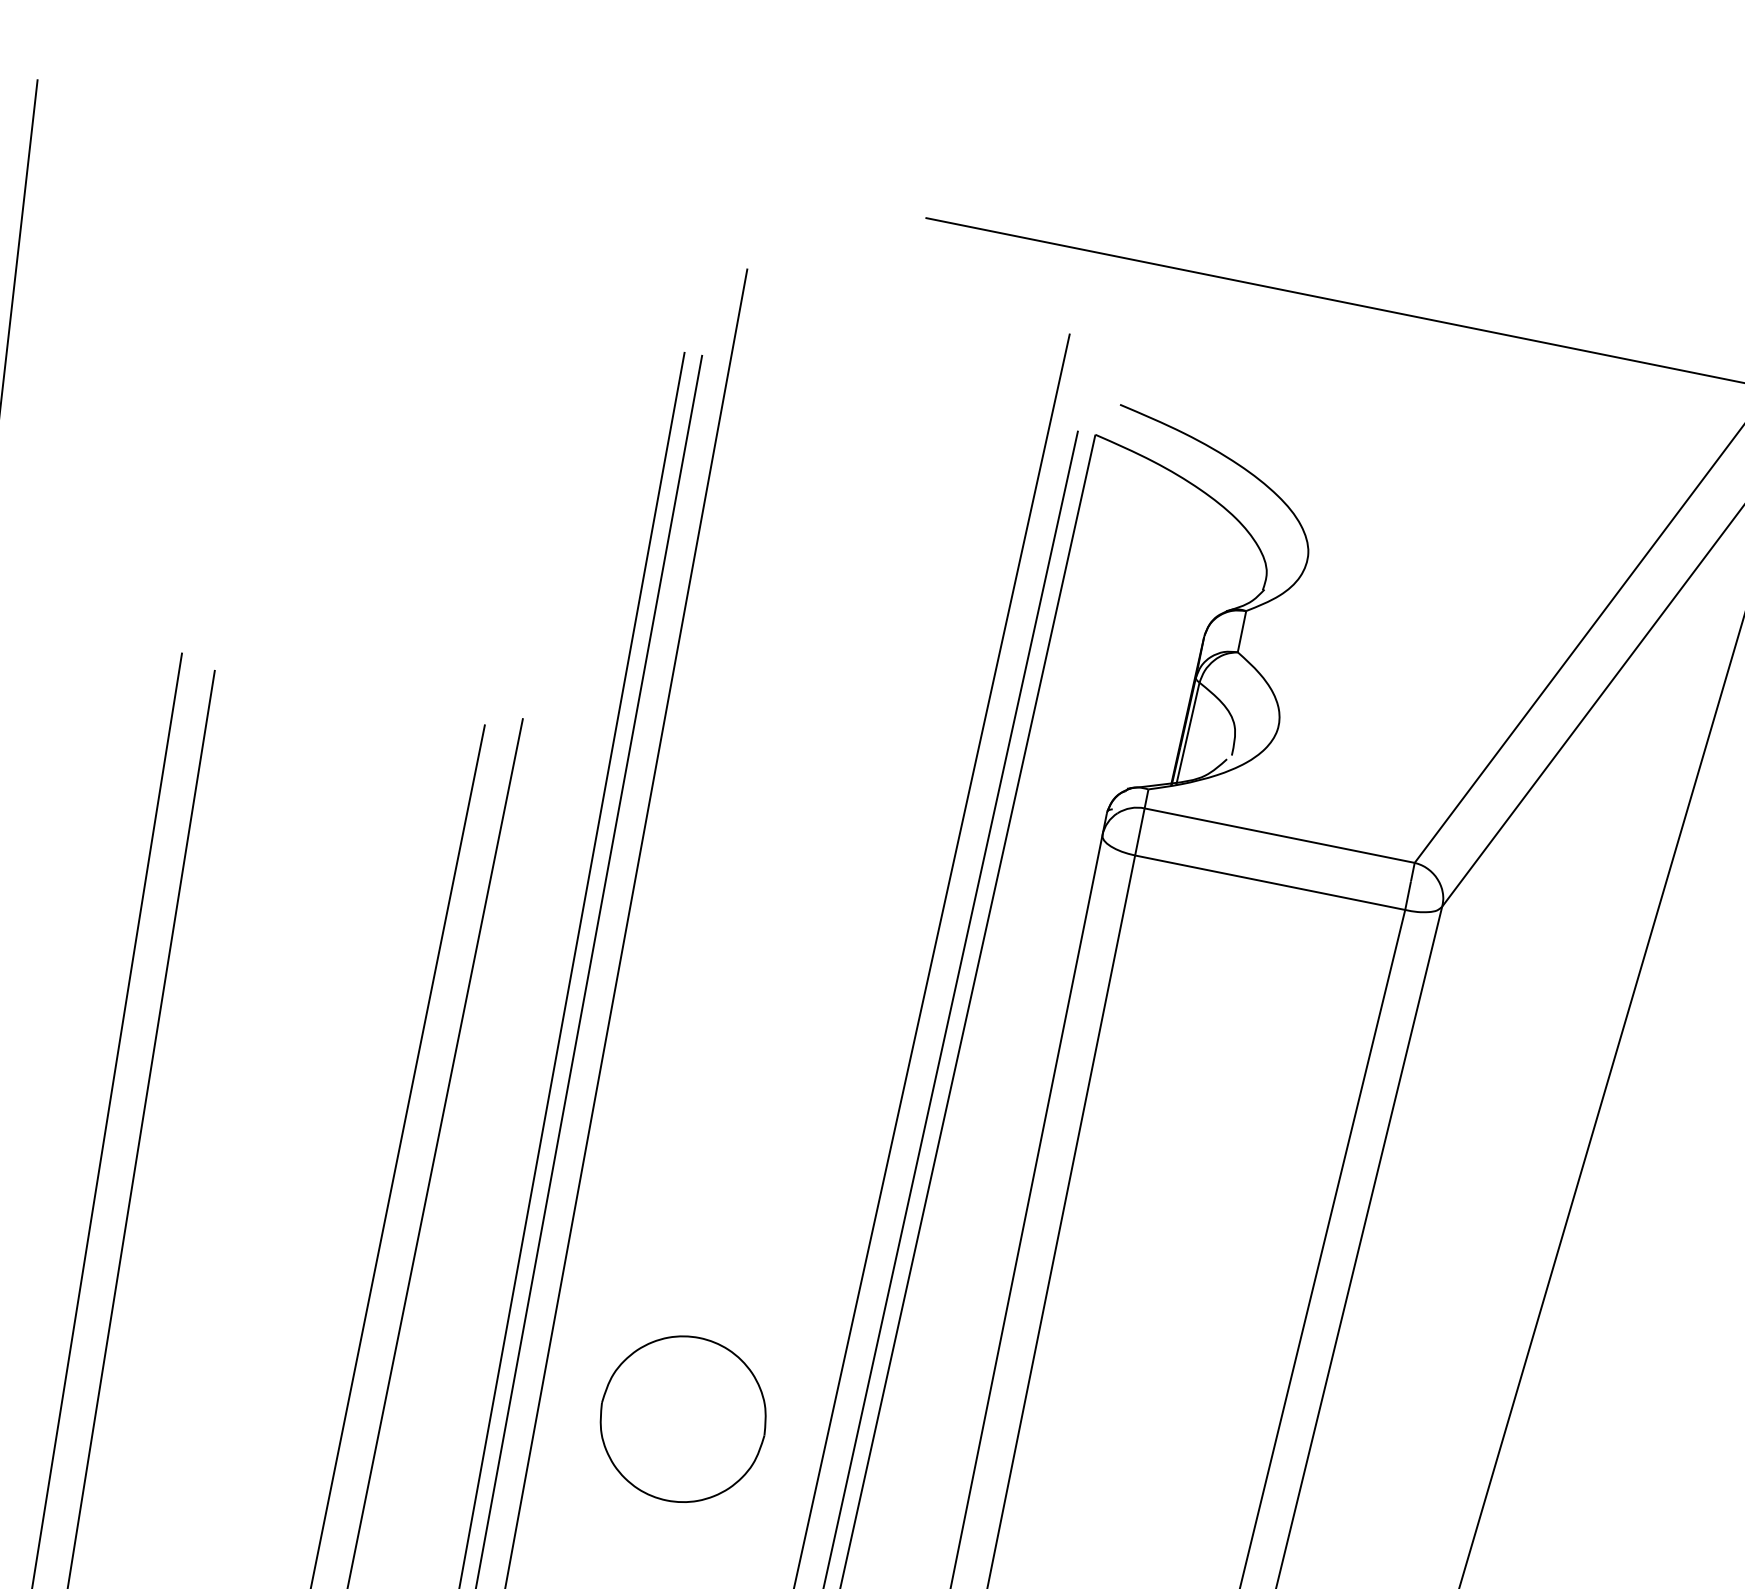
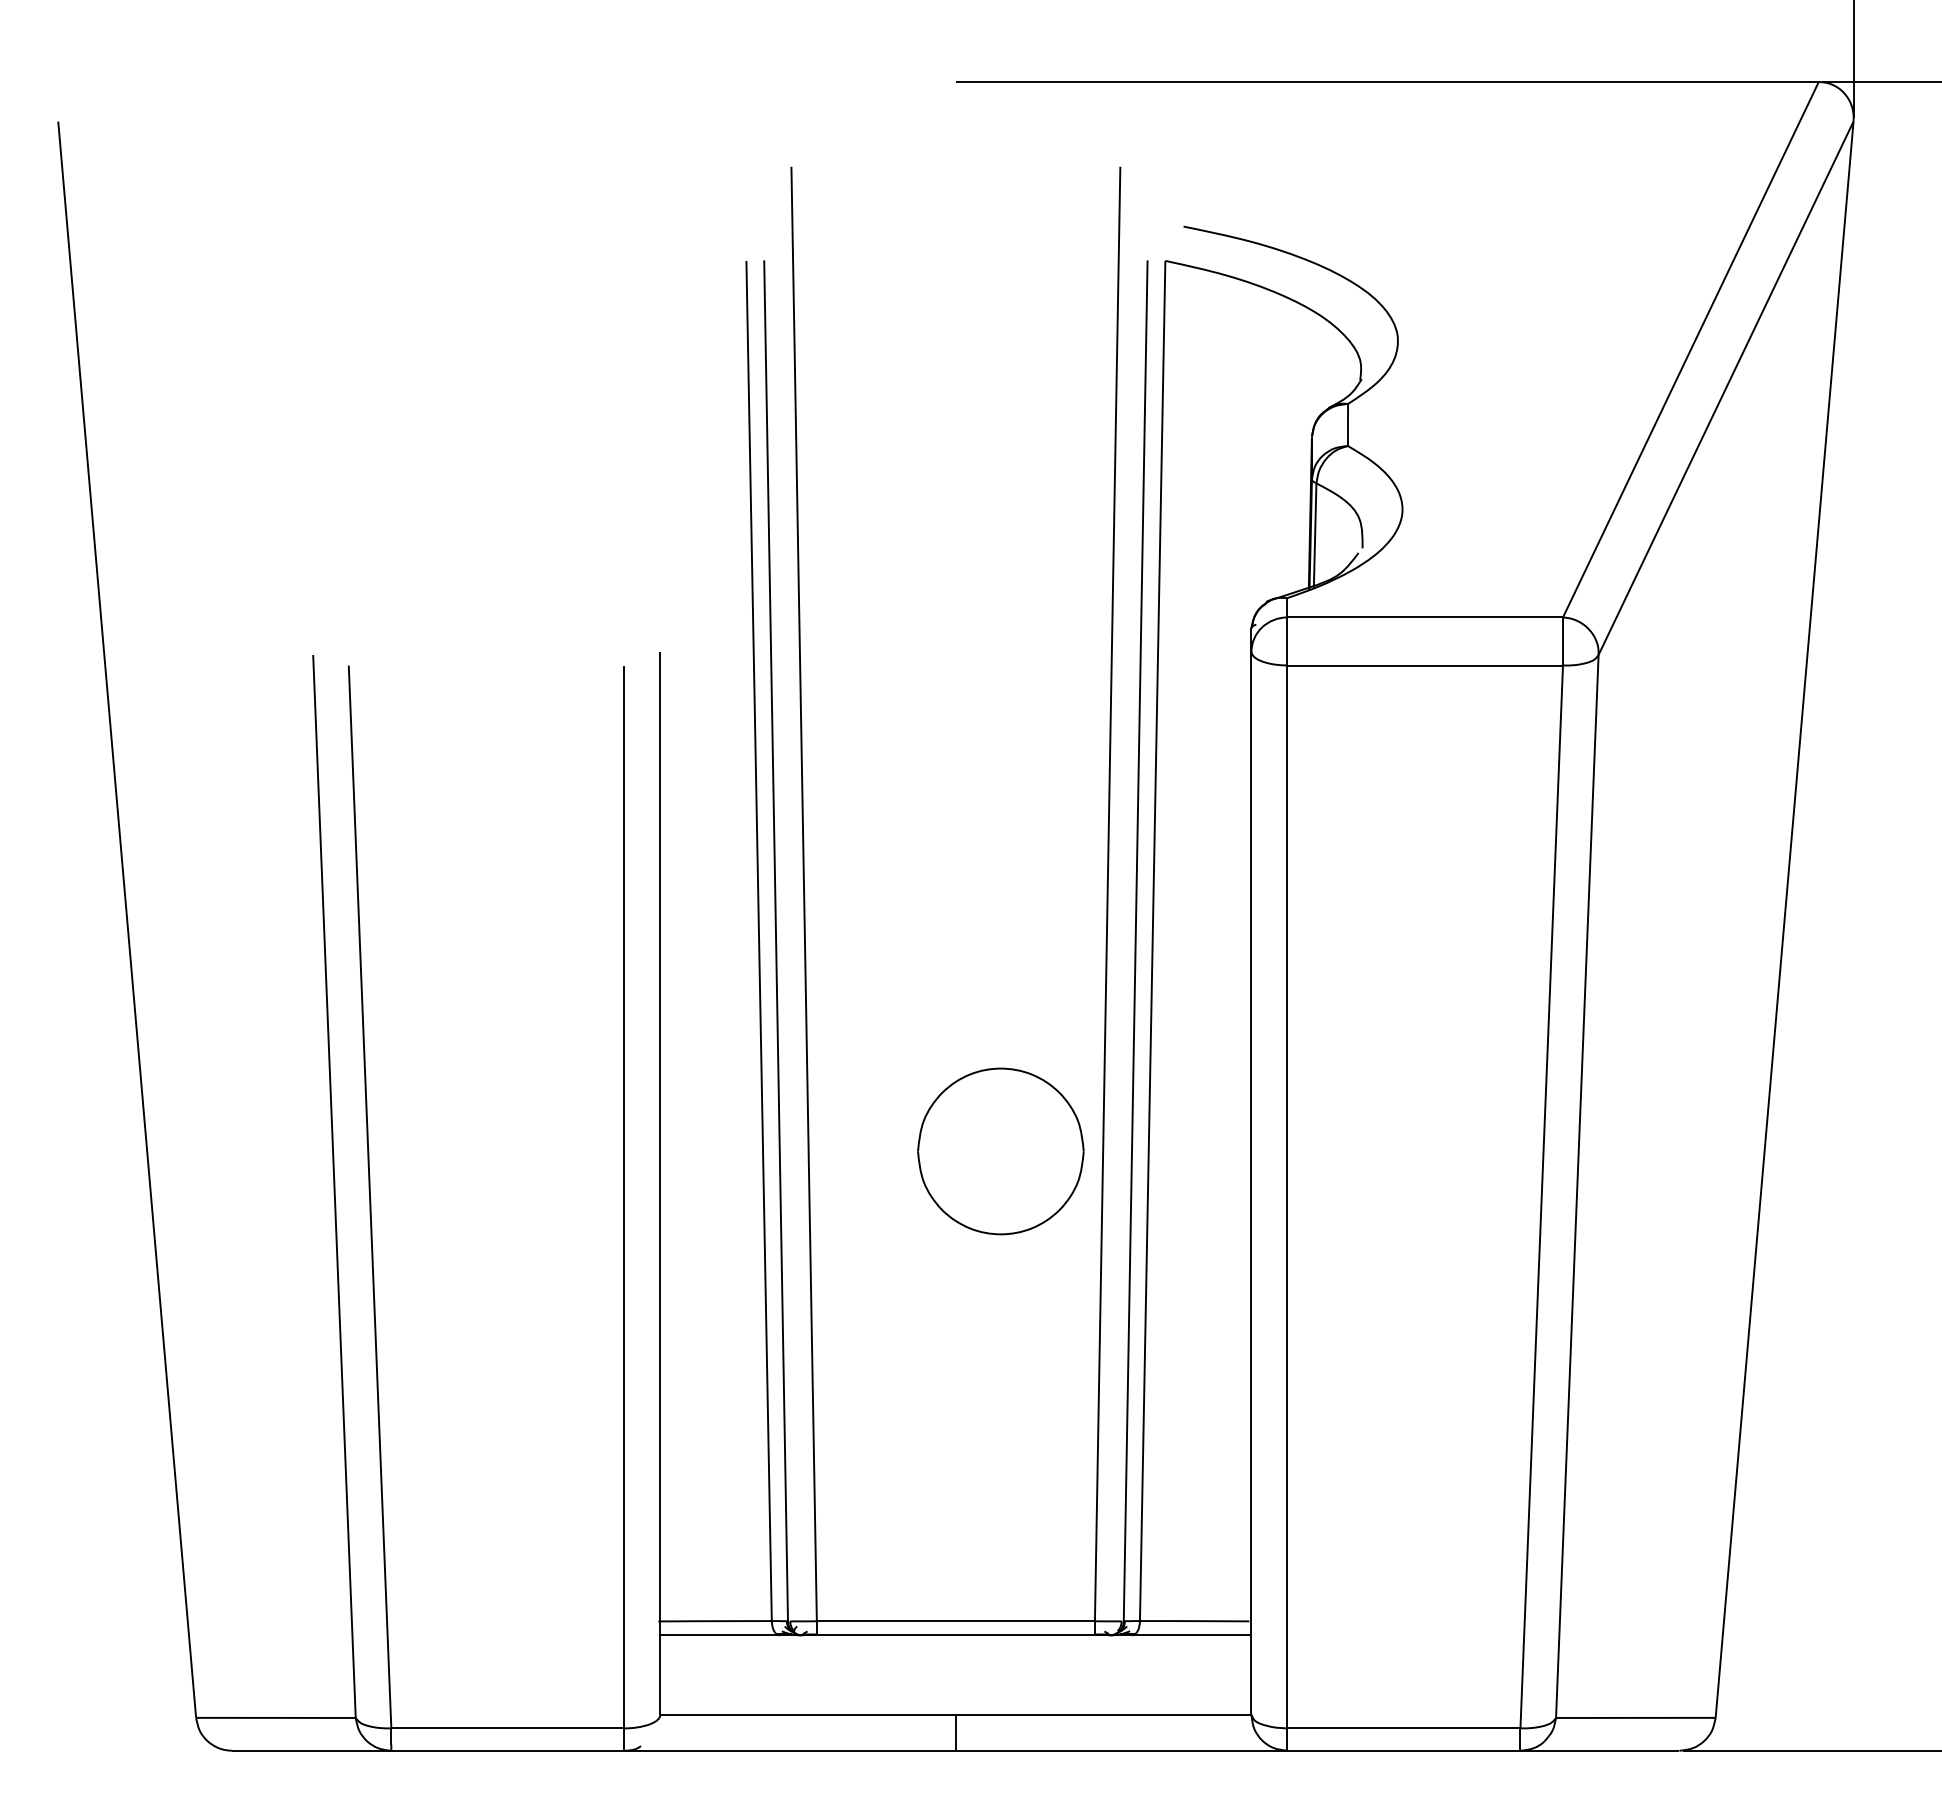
part: (682, 1419) -> (1000, 1151), moved

